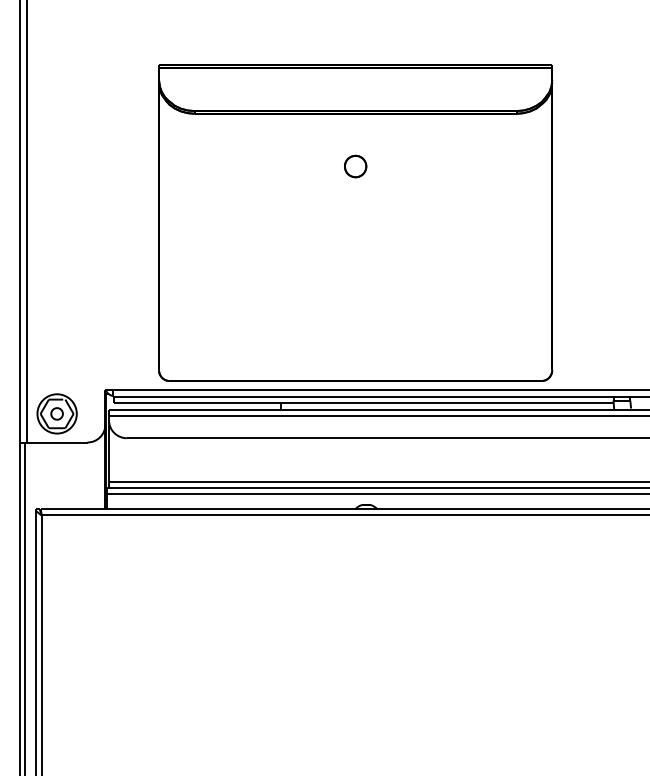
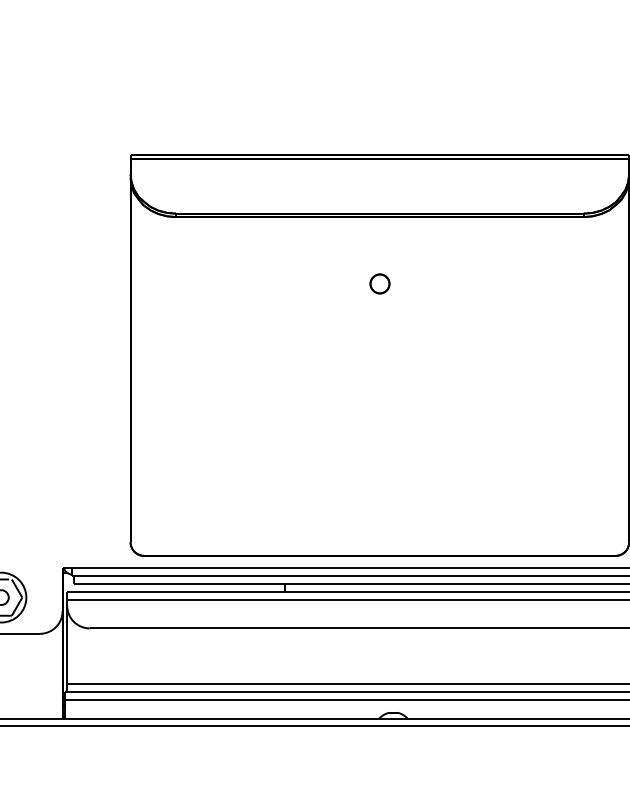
part: (355, 166) -> (379, 283), size x0.7

